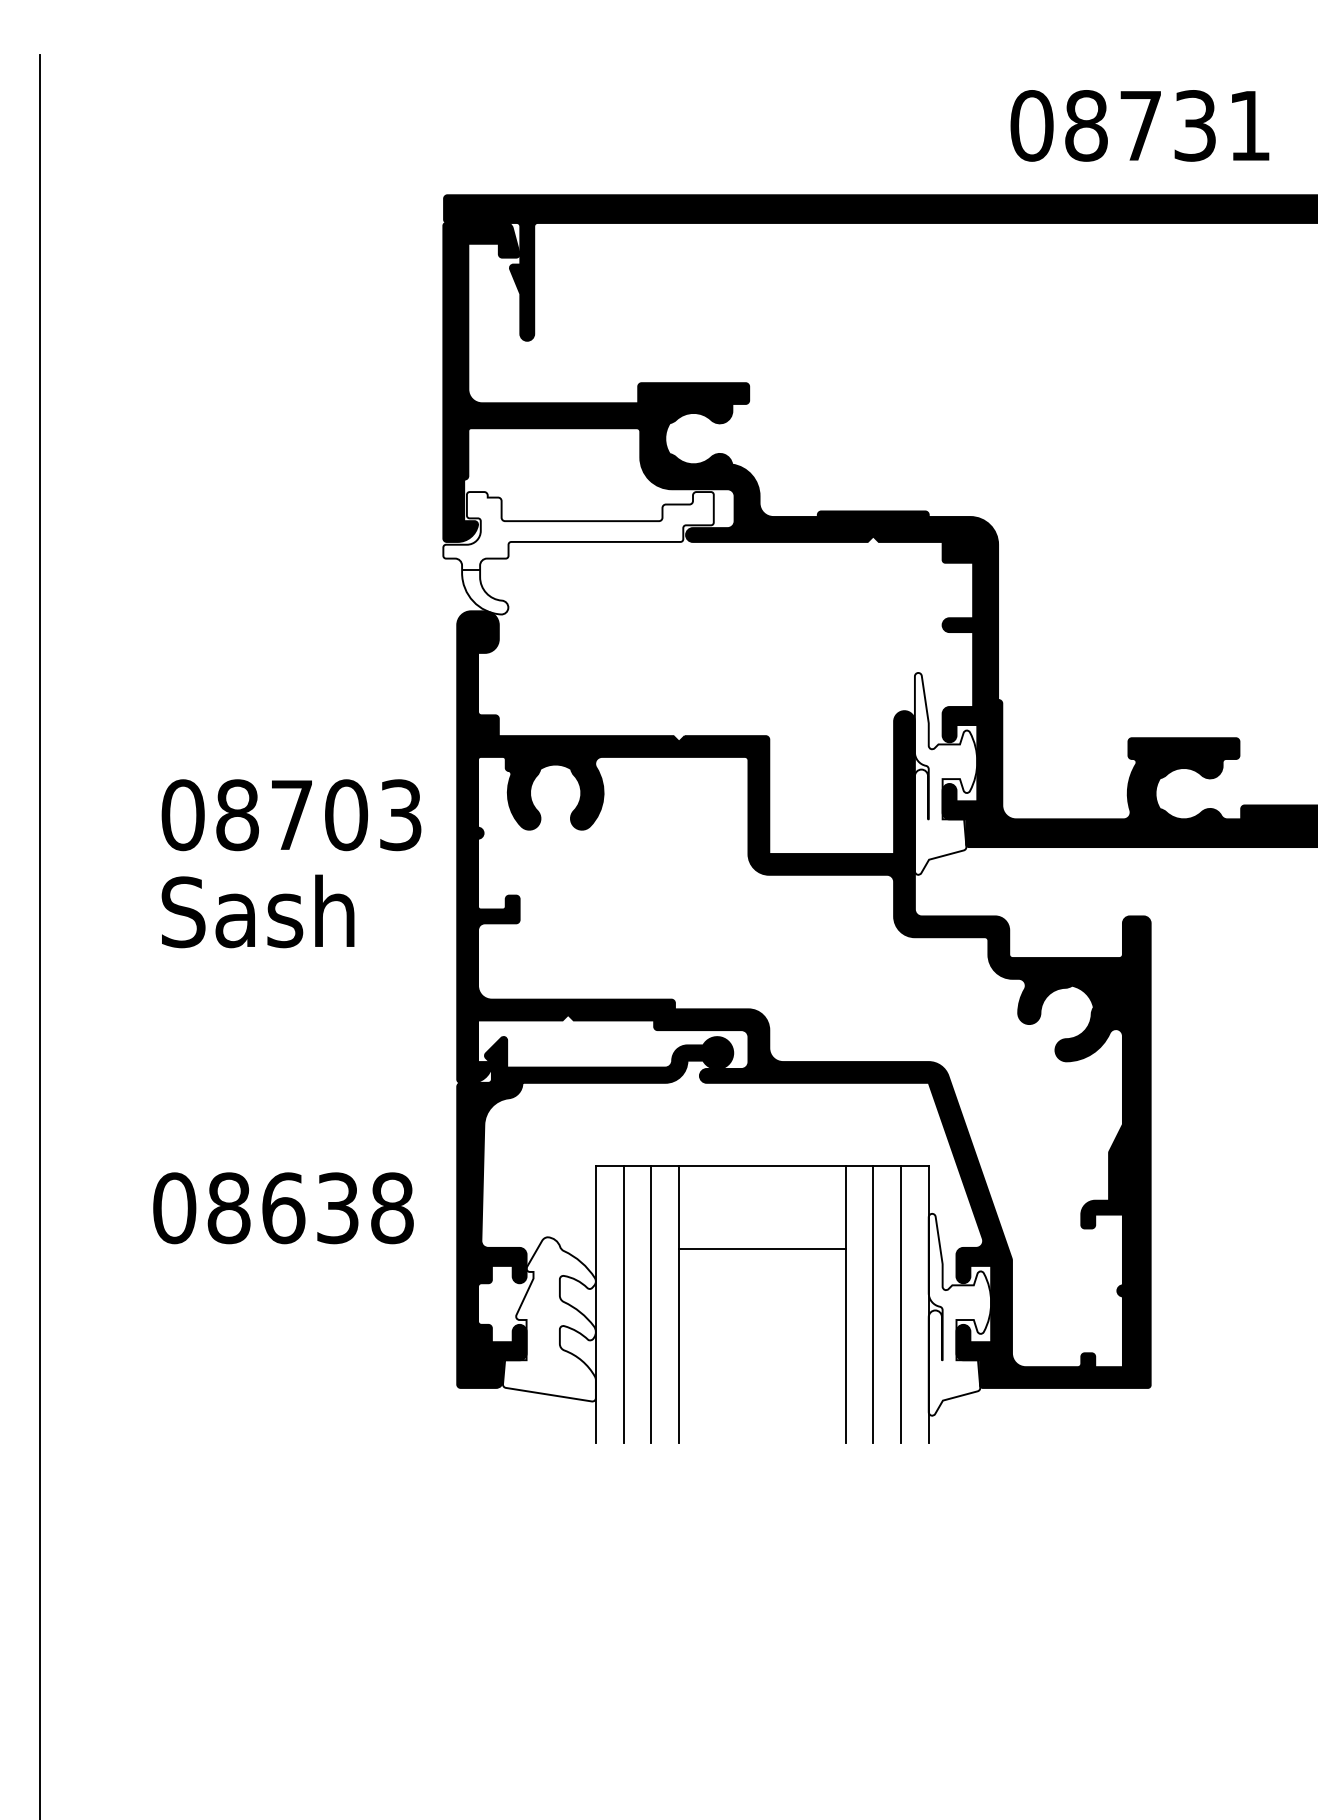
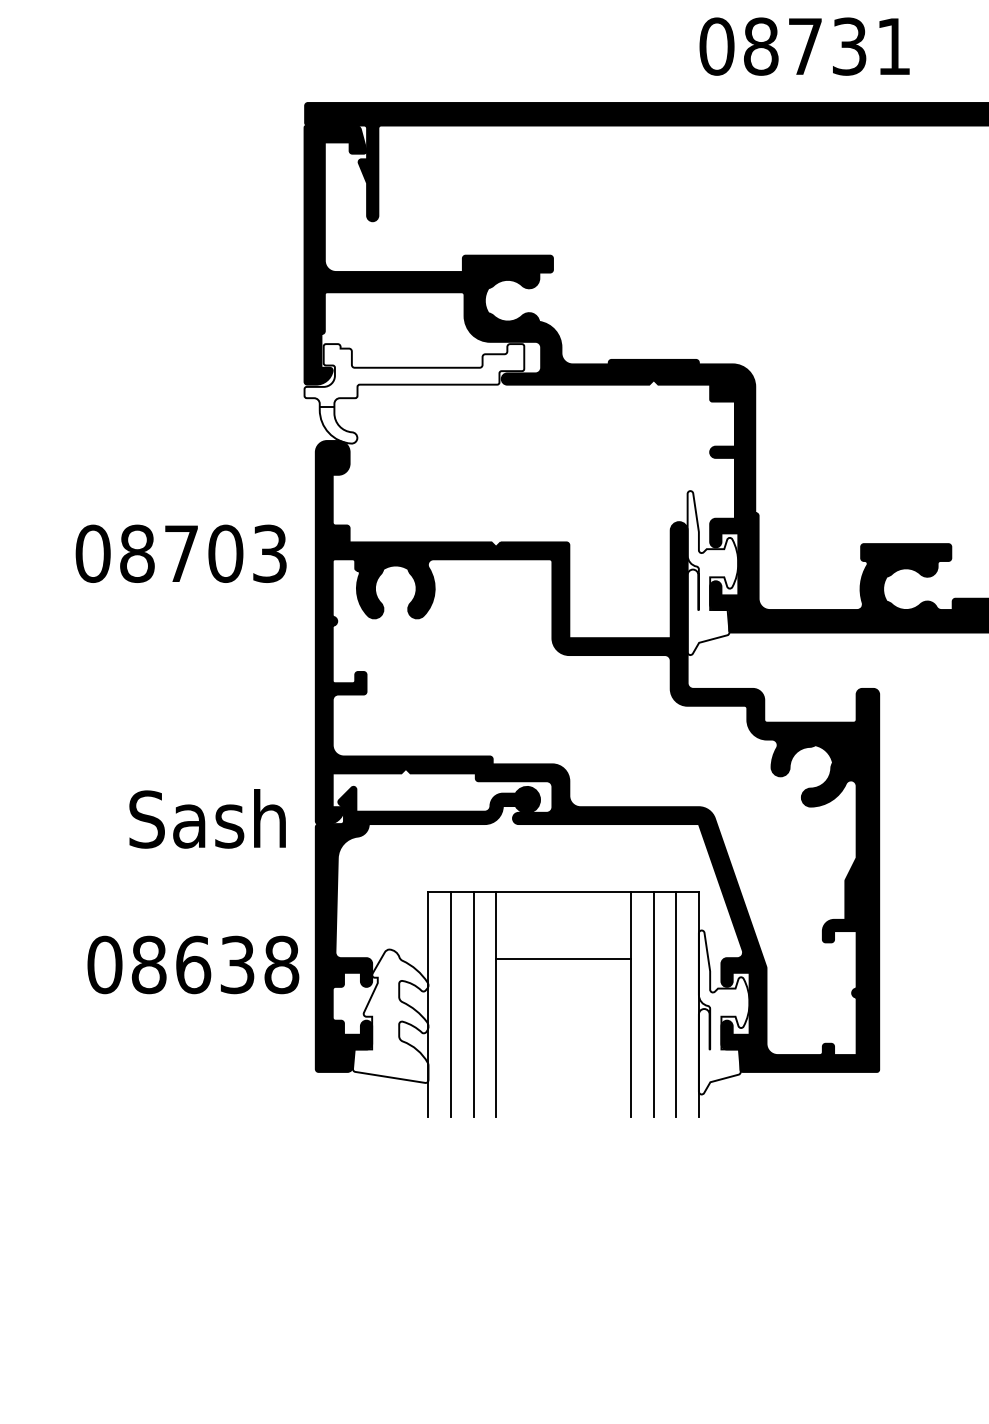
text: (1139, 125) -> (804, 46), moved
text: (291, 815) -> (181, 554), moved
text: (257, 911) -> (207, 818), moved
text: (283, 1208) -> (193, 965), moved

